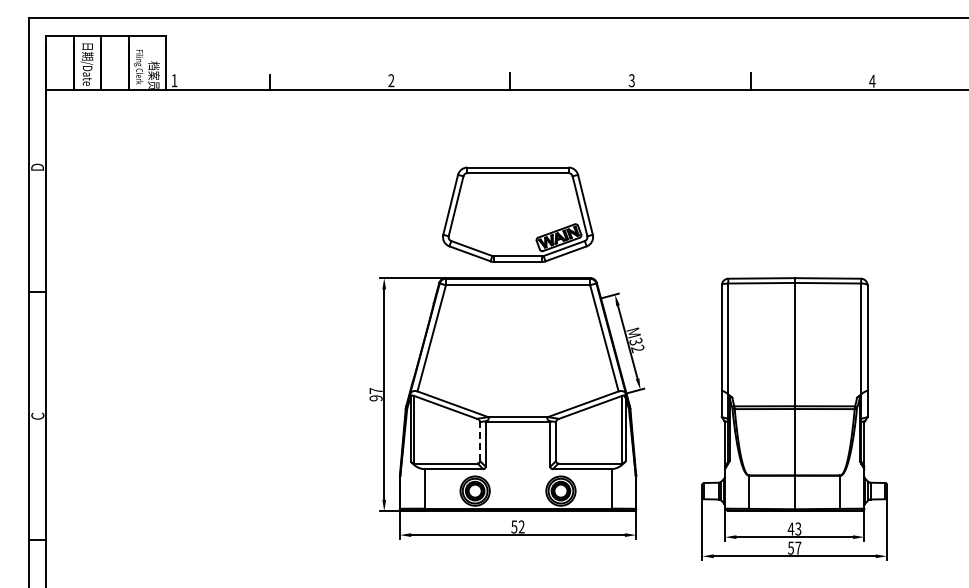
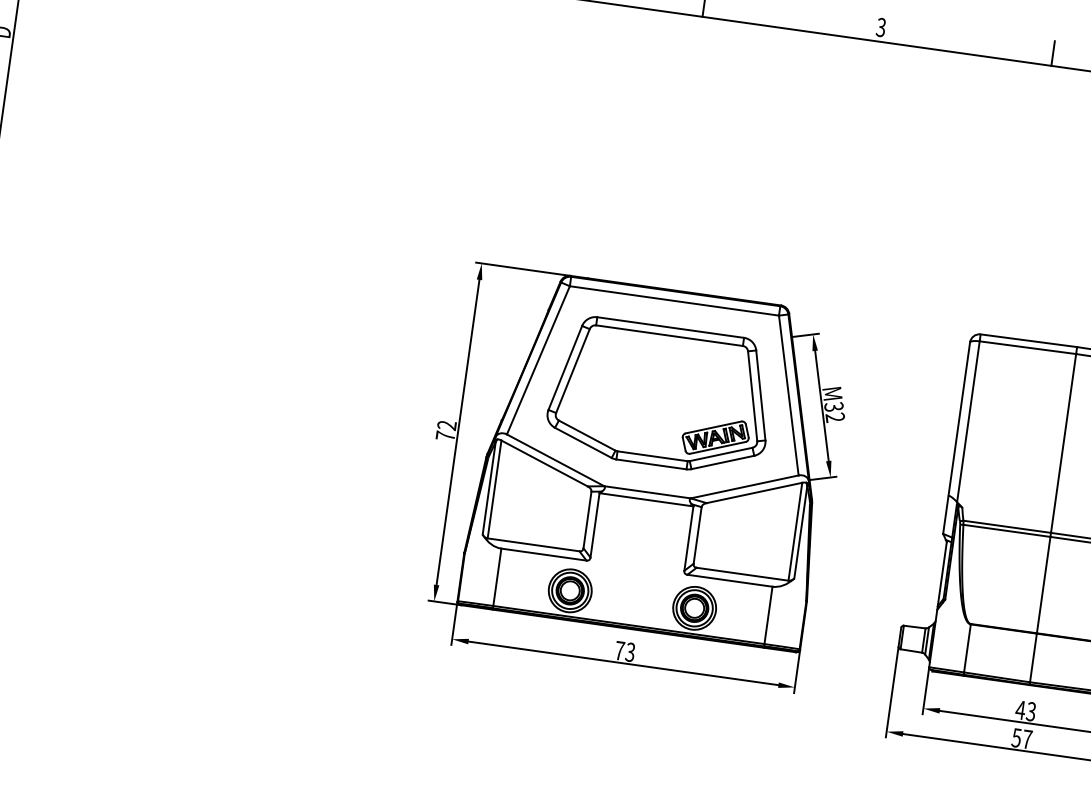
part: (517, 214) -> (660, 395), moved
text: (375, 394) -> (445, 430), 97 -> 72
line: (480, 441) -> (588, 519), dashed -> solid
text: (517, 526) -> (624, 650), 52 -> 73

